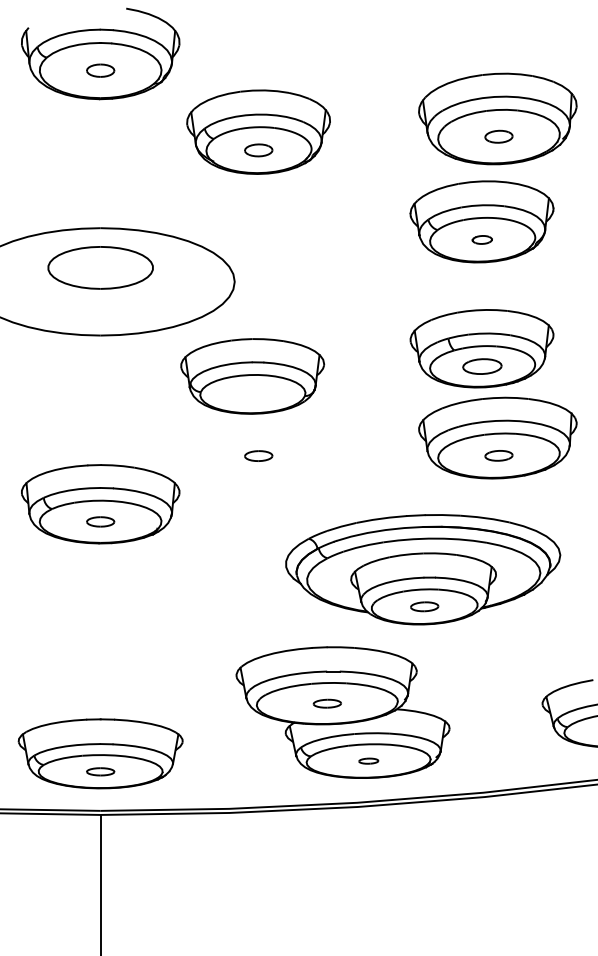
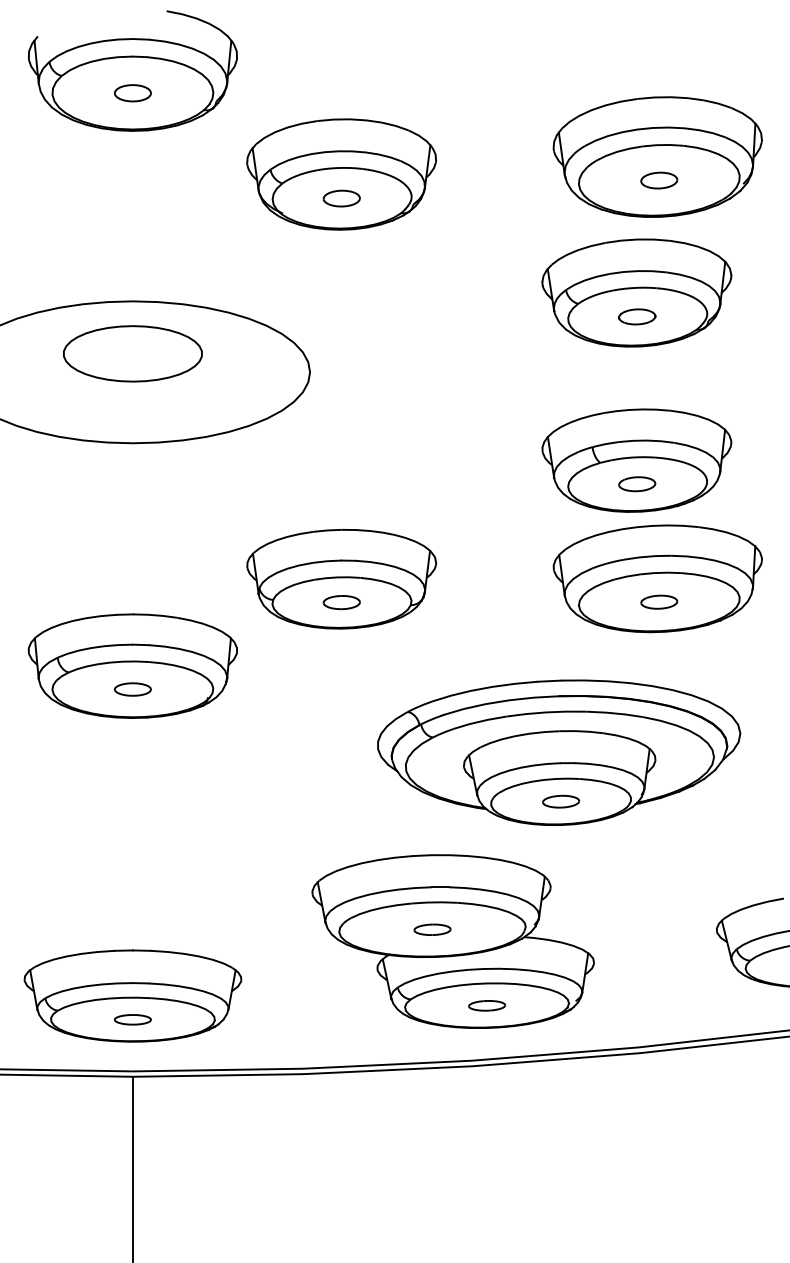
part: (482, 239) -> (637, 316), size x1.43
part: (481, 366) -> (636, 484), size x0.71
part: (252, 376) -> (341, 579), moved
part: (368, 760) -> (486, 1004), size x1.43

